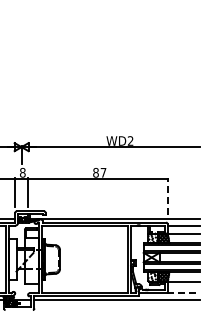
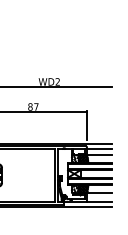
line: (167, 195) -> (86, 124), dashed -> solid
line: (184, 292) -> (100, 201), dashed -> solid

